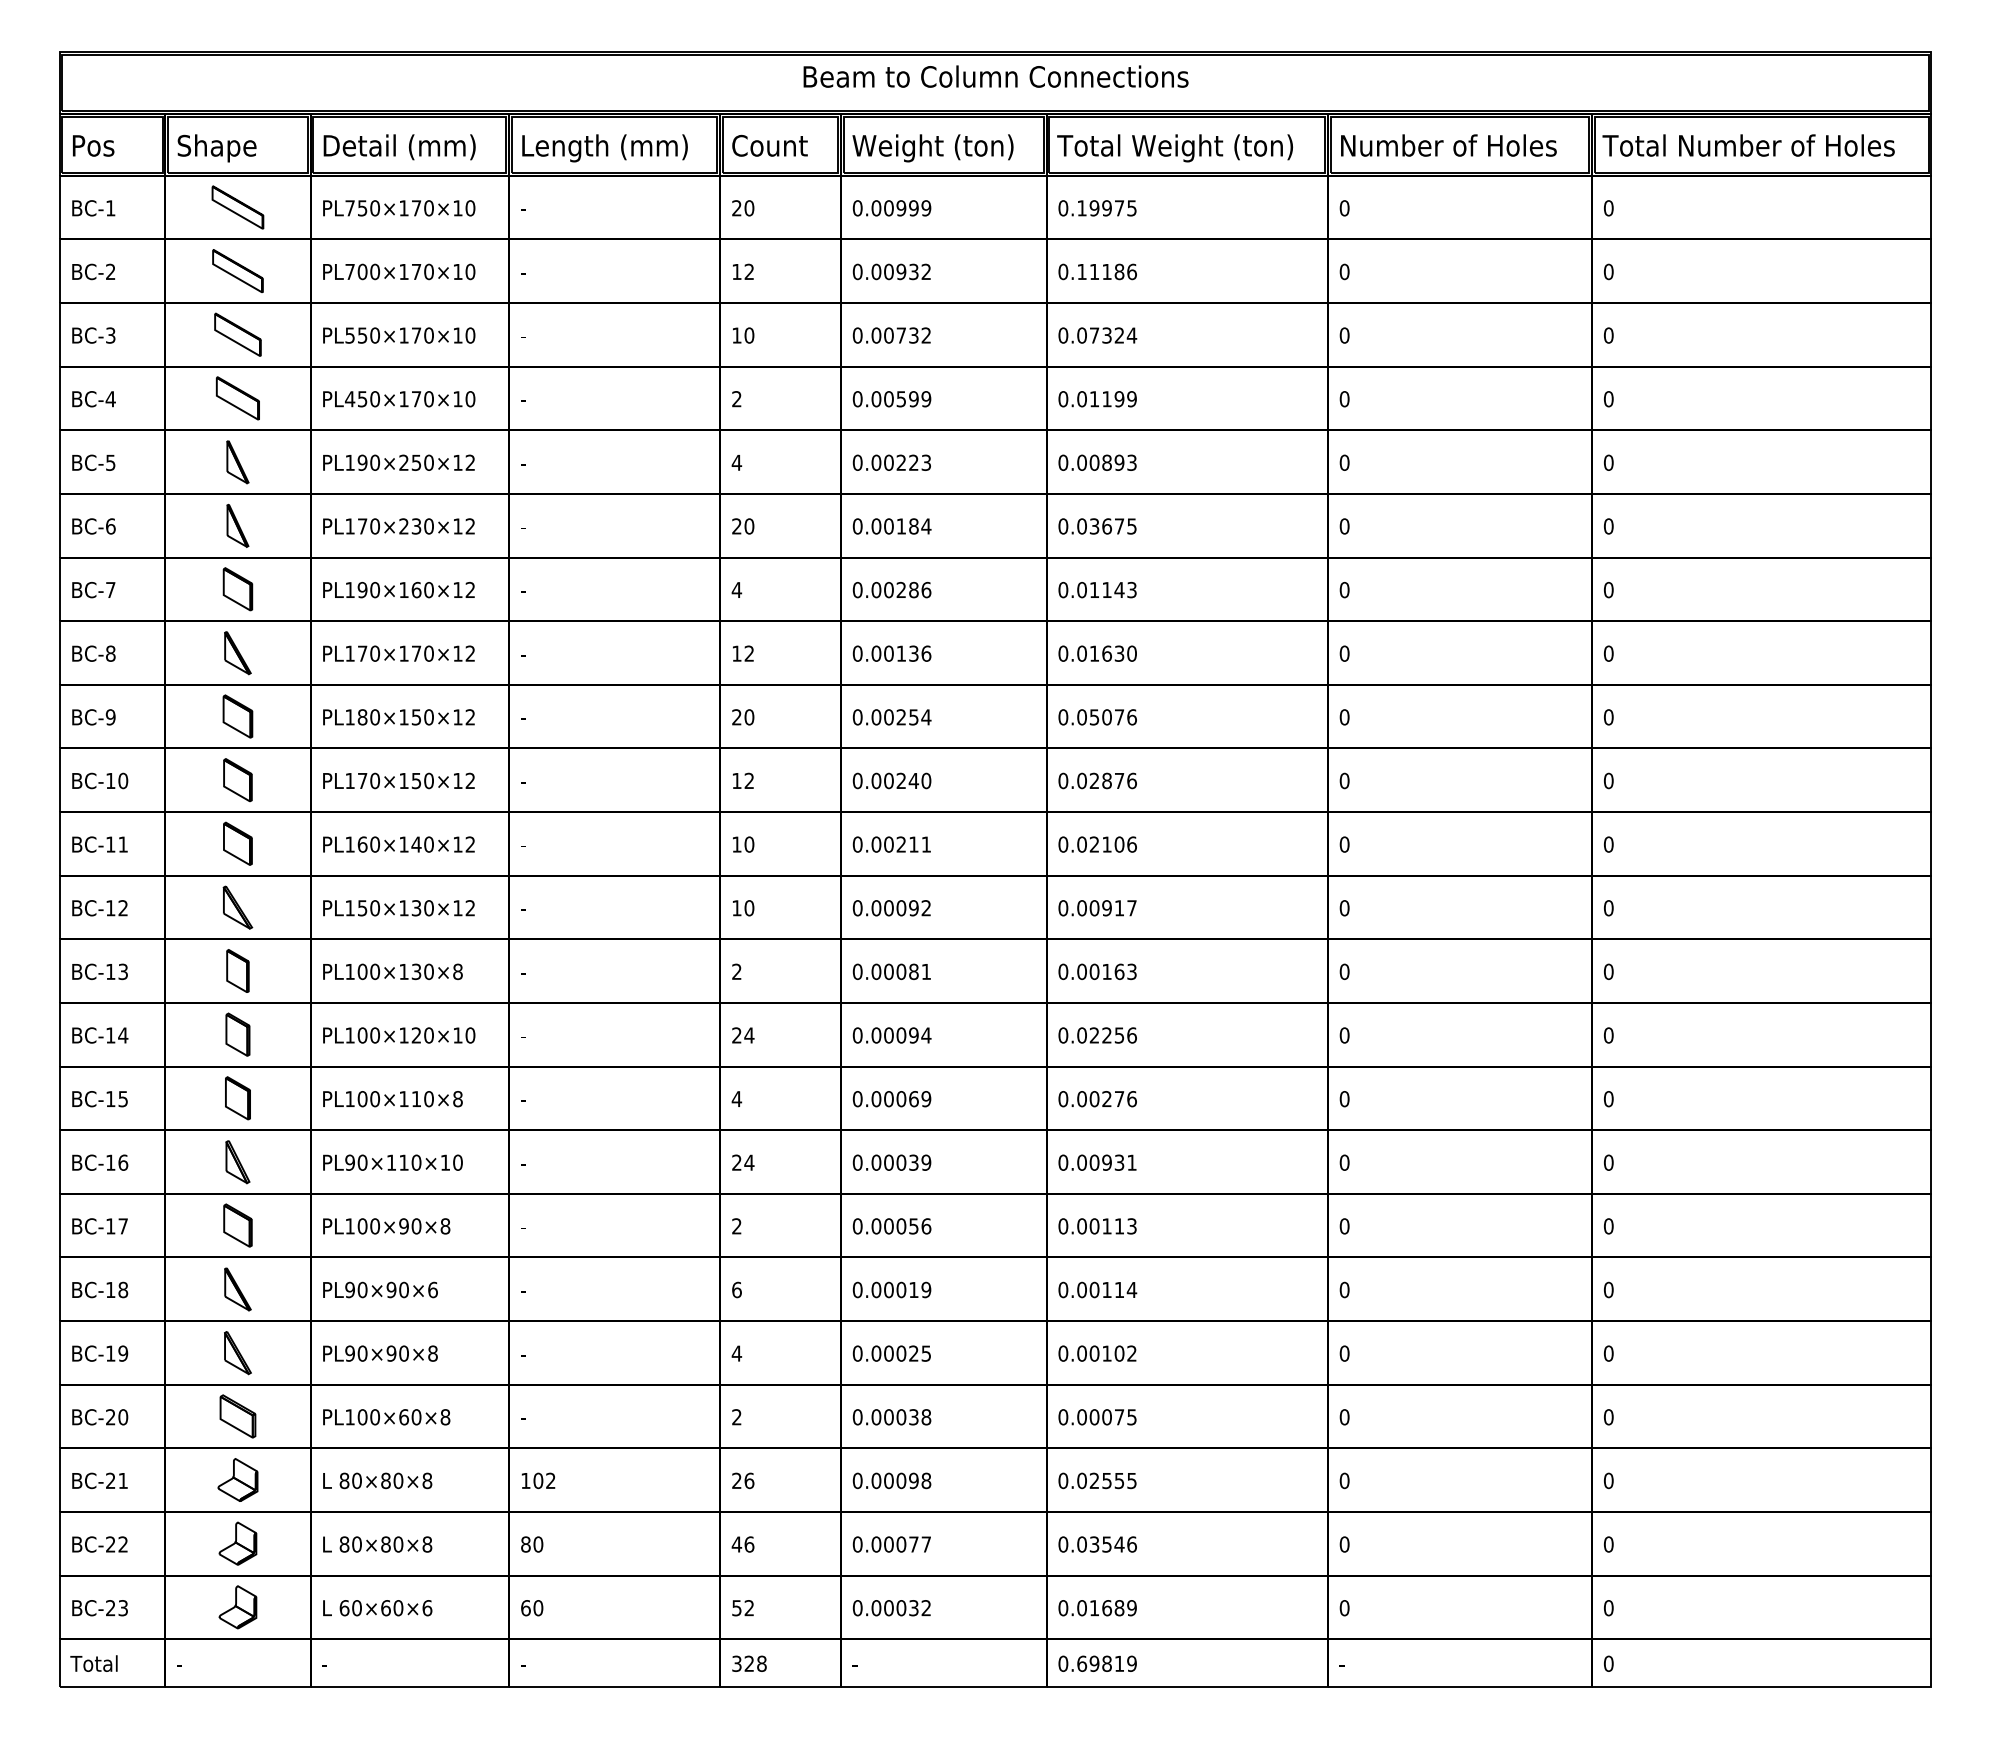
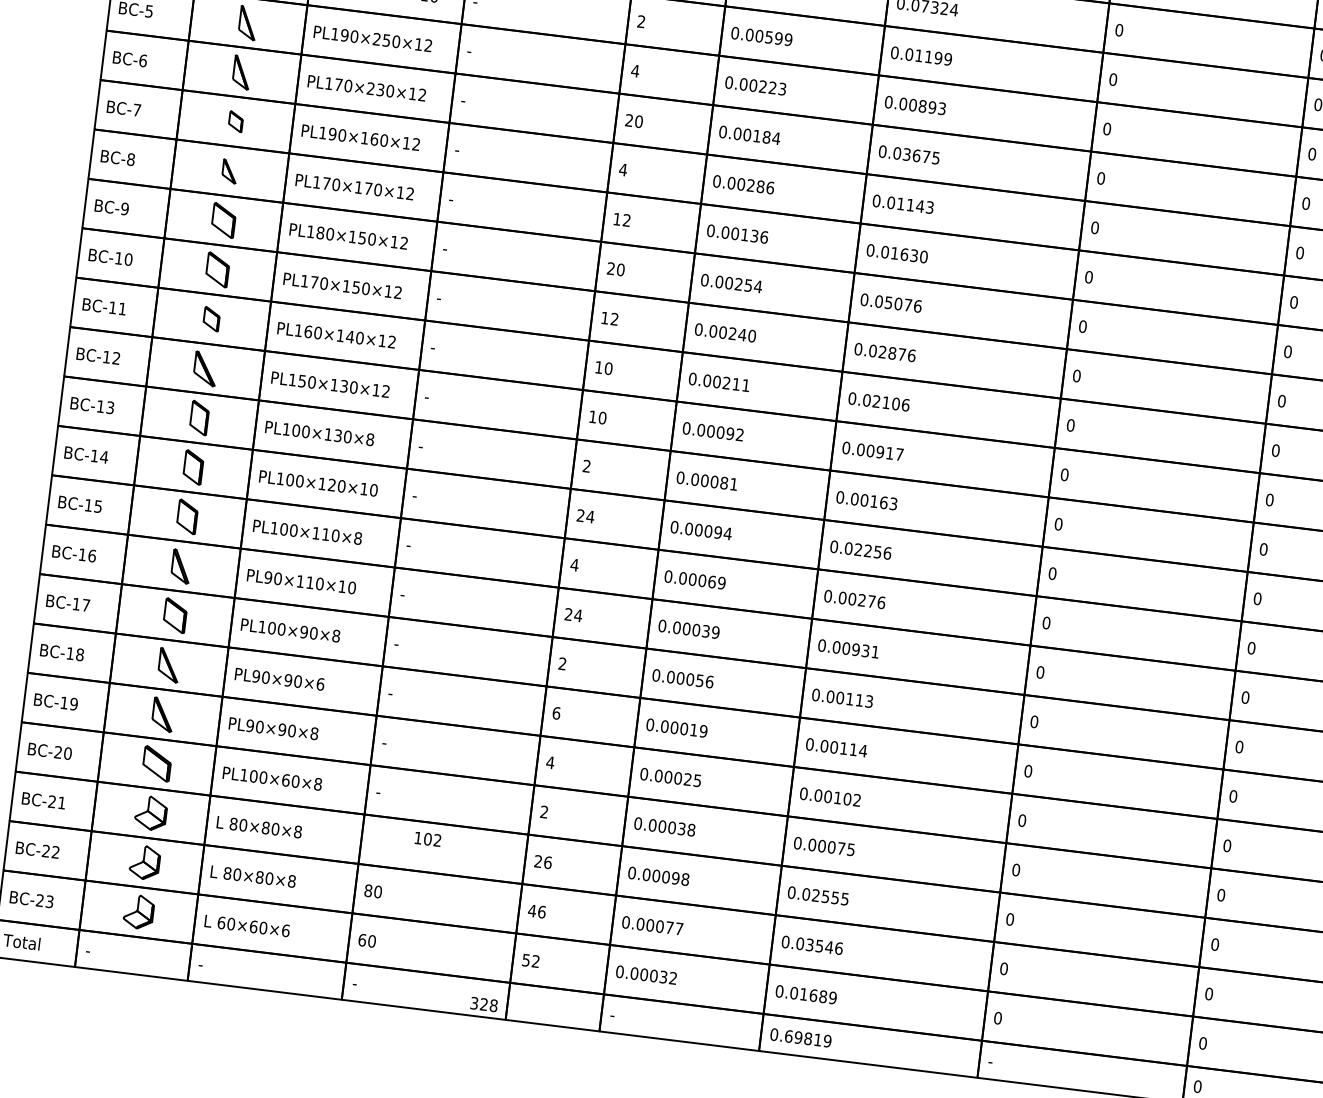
part: (237, 589) -> (235, 121), size x0.6
part: (237, 653) -> (229, 171), size x0.7
part: (237, 843) -> (211, 319), size x0.7
text: (538, 1480) -> (428, 839), moved
text: (749, 1663) -> (484, 1004), moved

